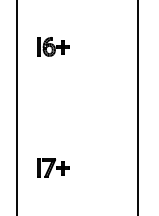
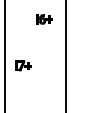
part: (53, 47) -> (44, 19), moved
part: (53, 167) -> (23, 65), moved

